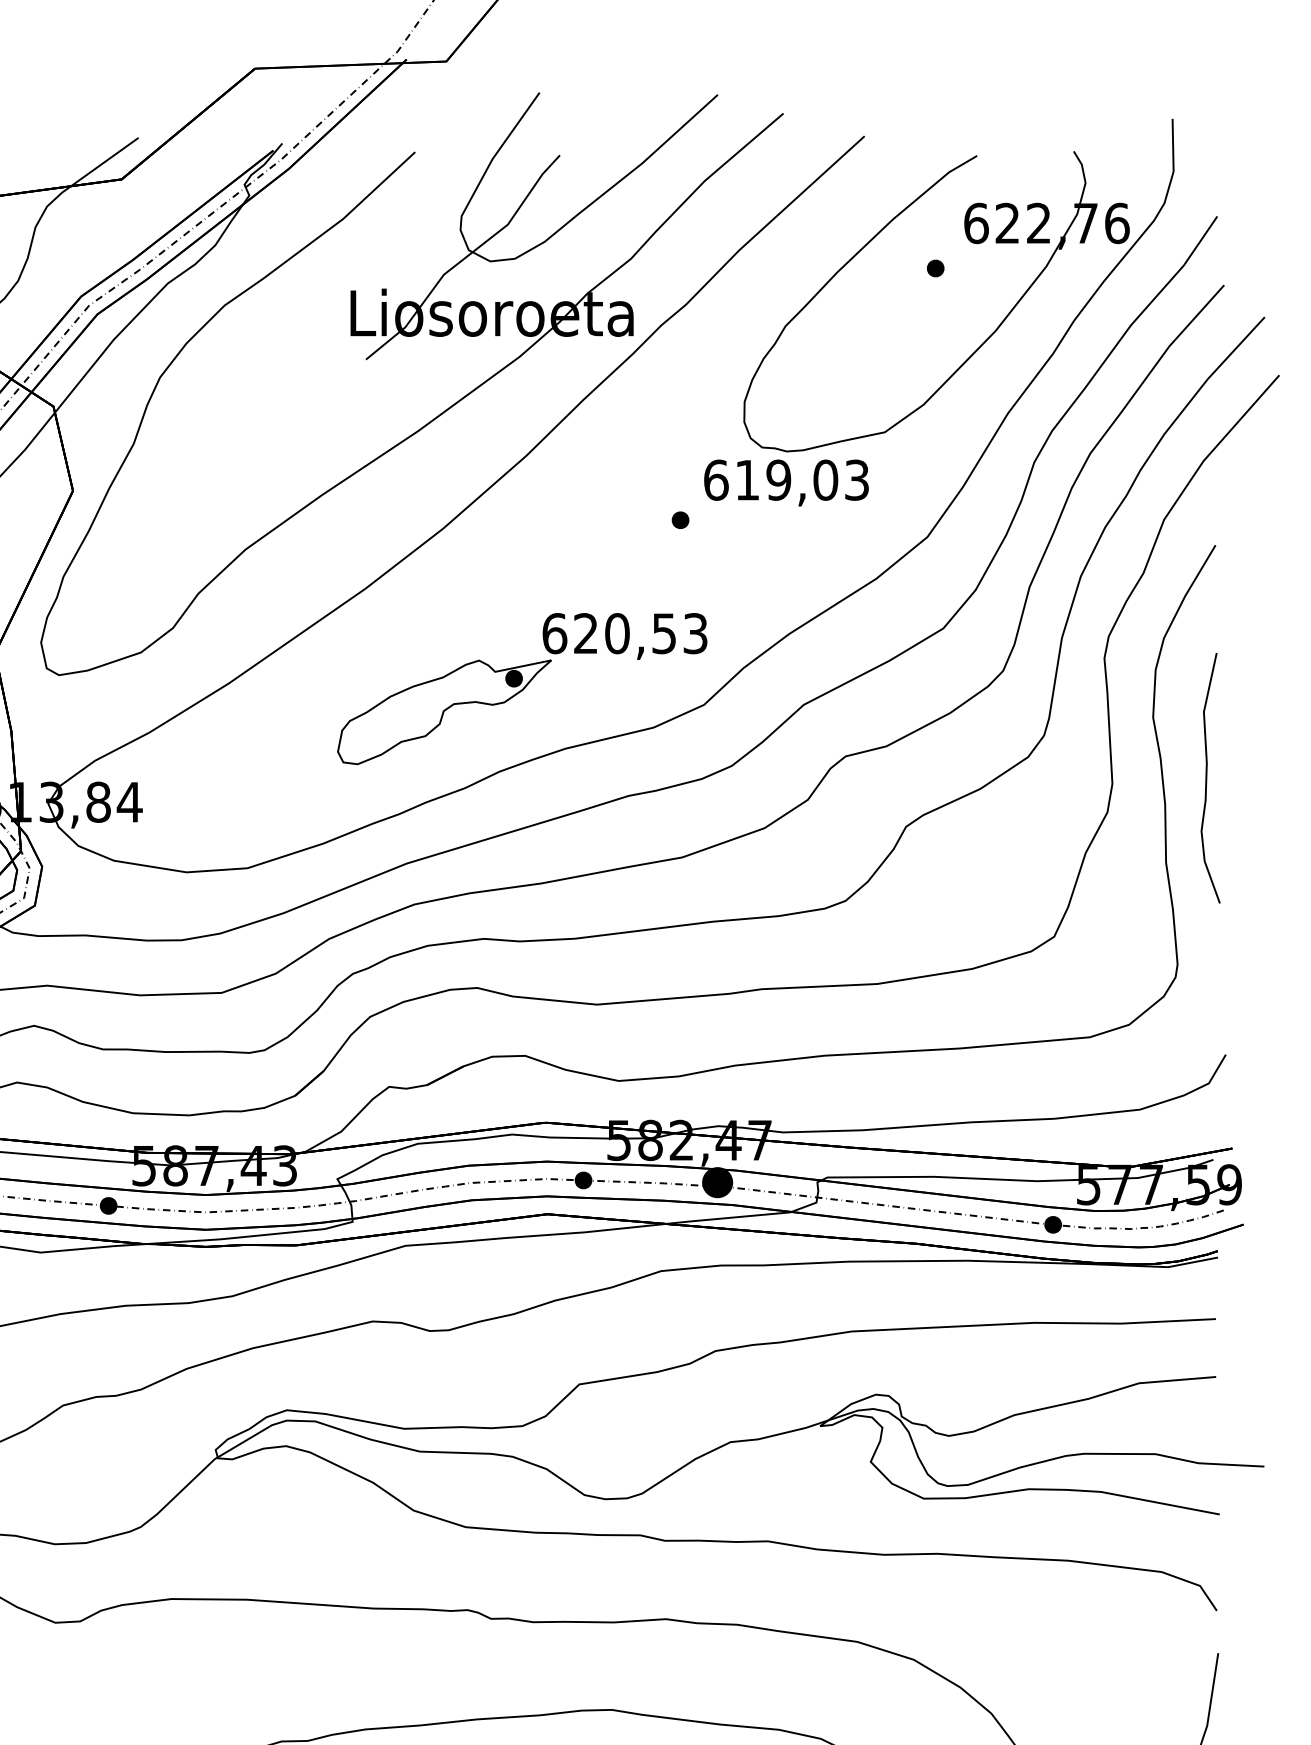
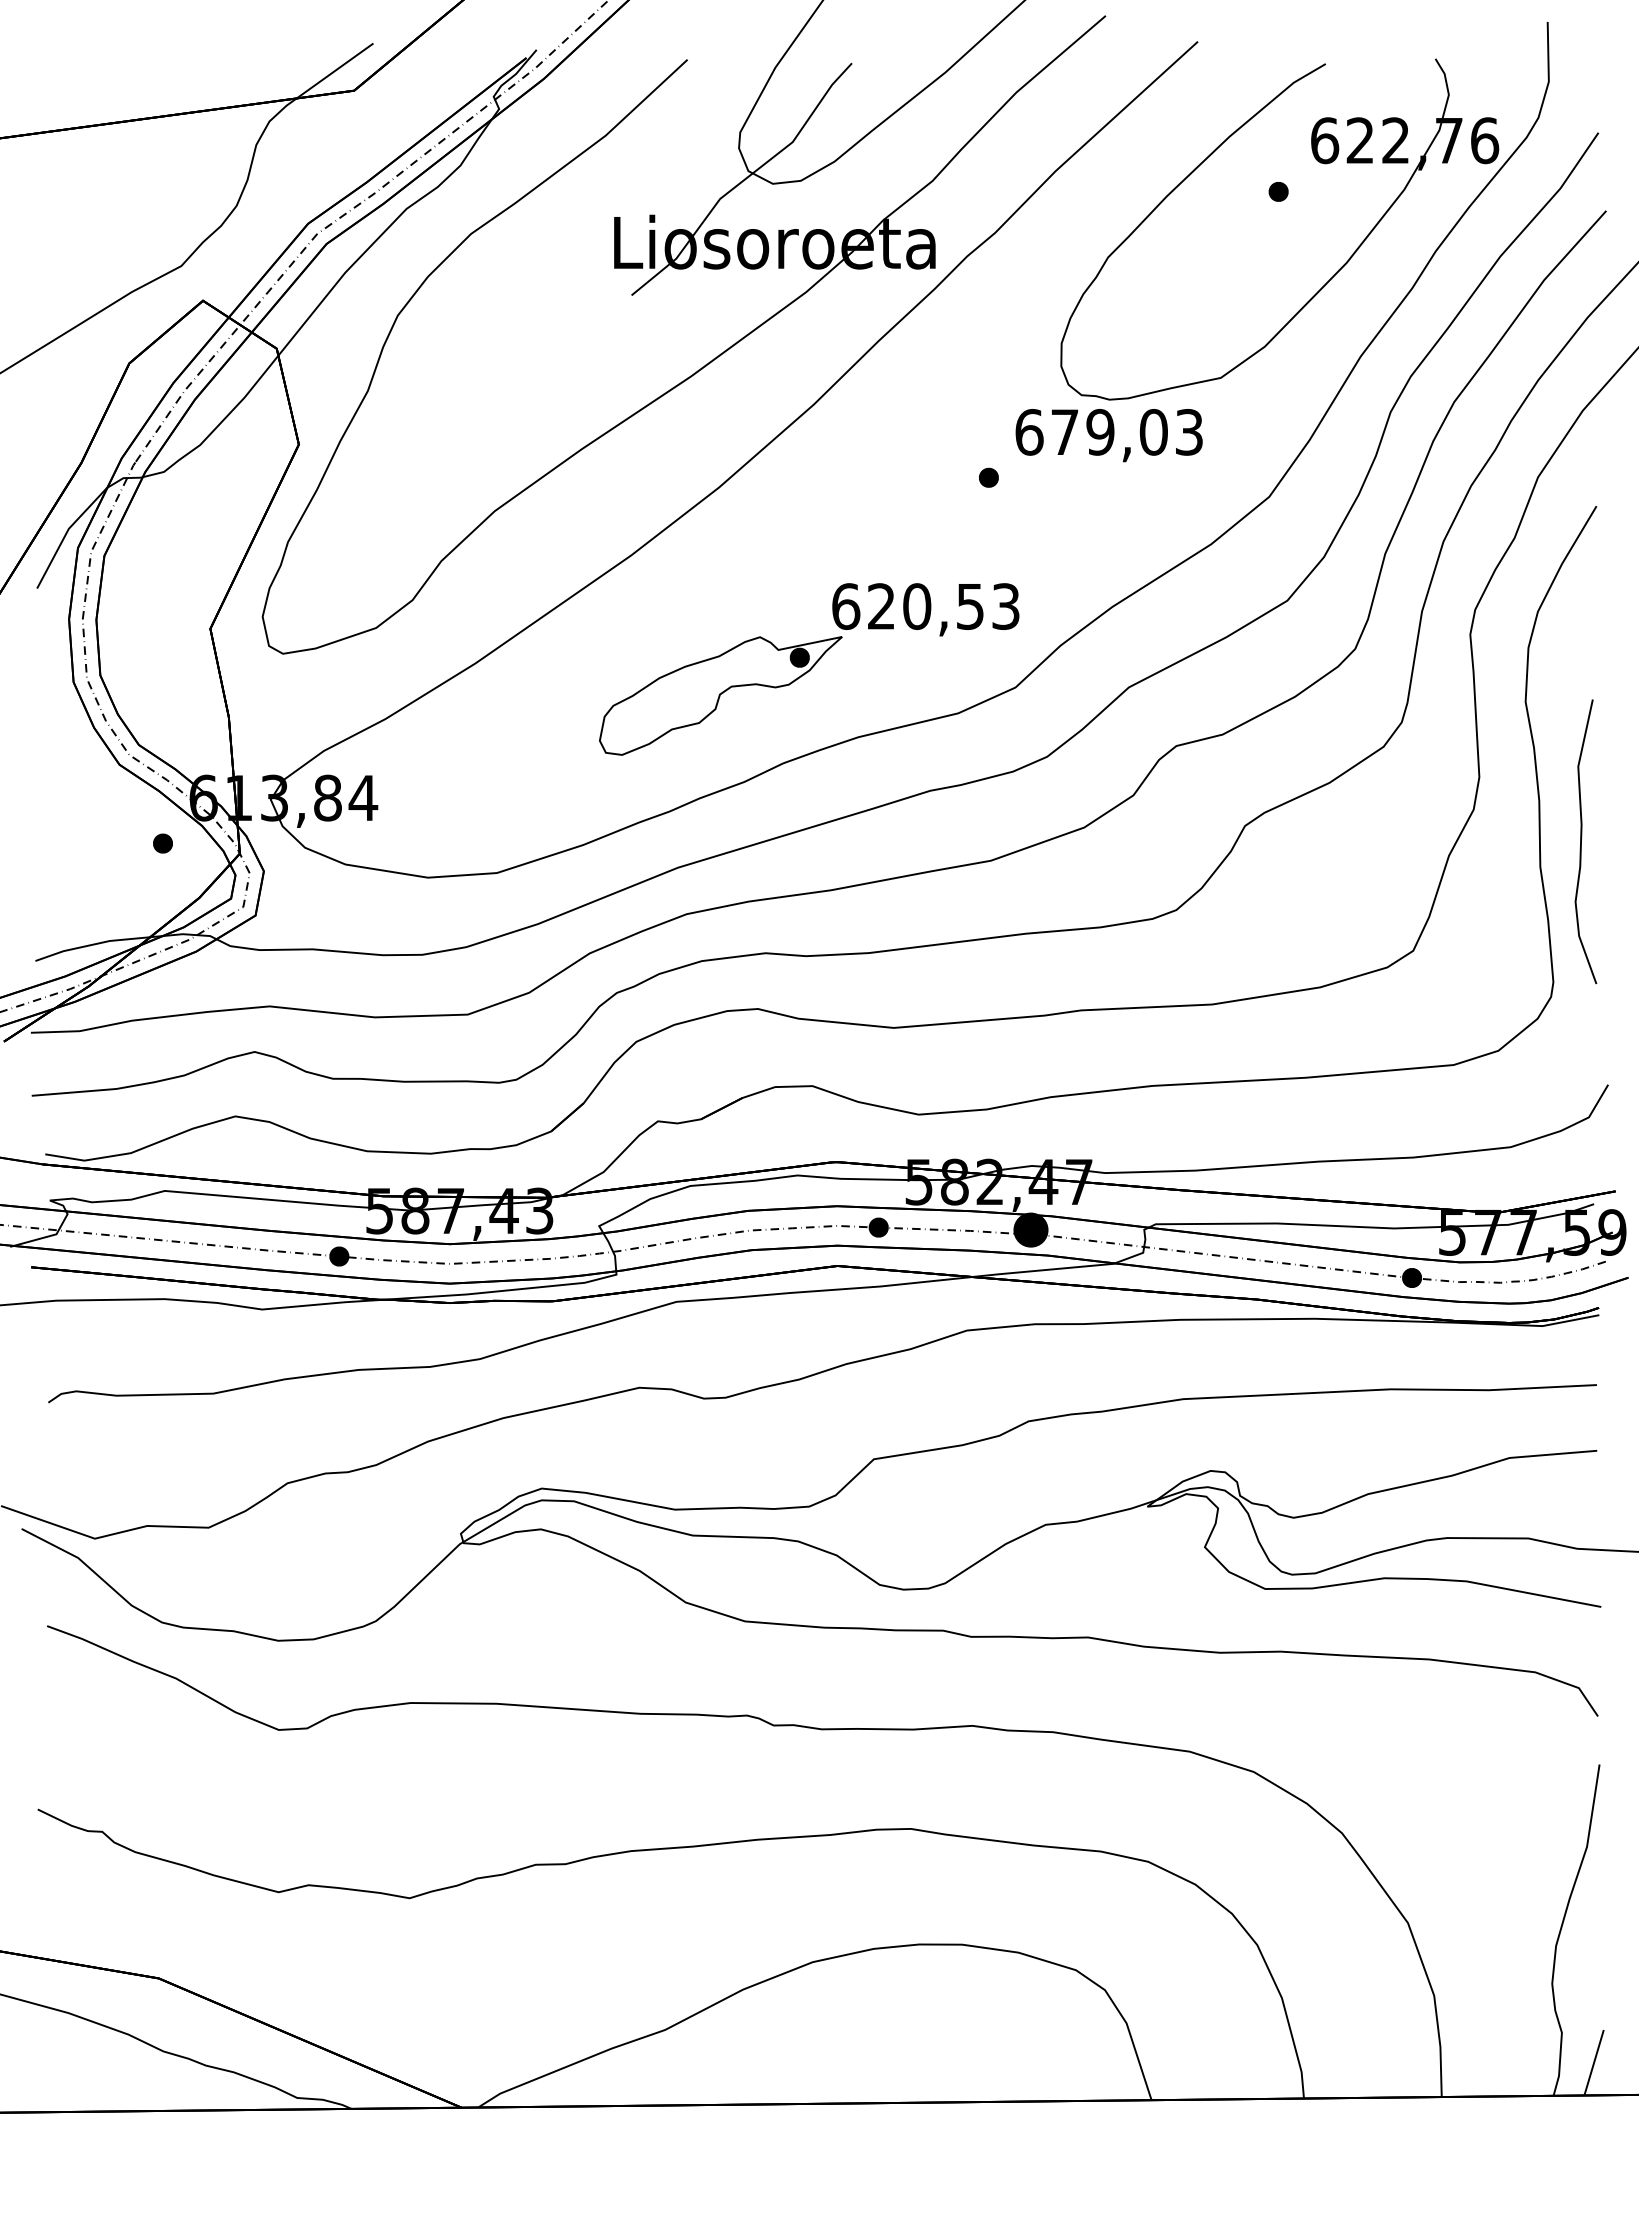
text: (747, 479) -> (1064, 431), 619,03 -> 679,03
curve: (1206, 777) -> (1581, 841), moved

